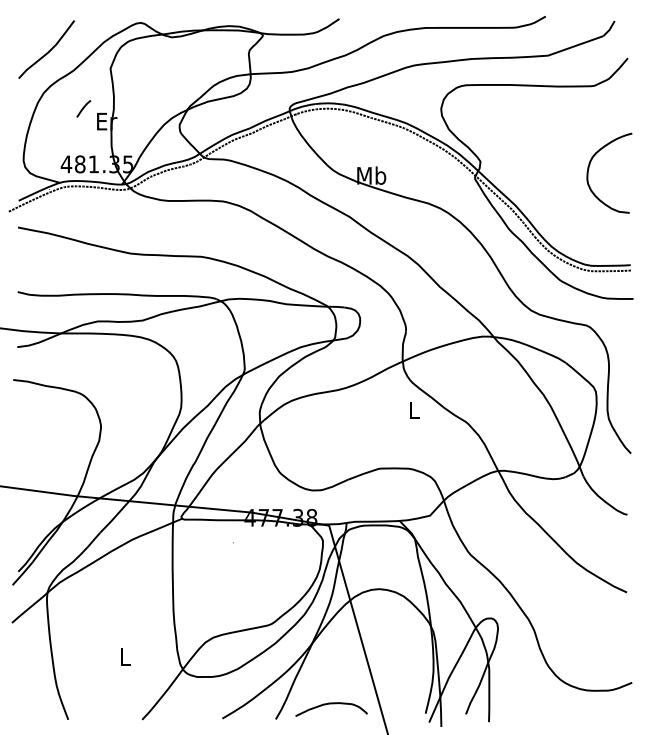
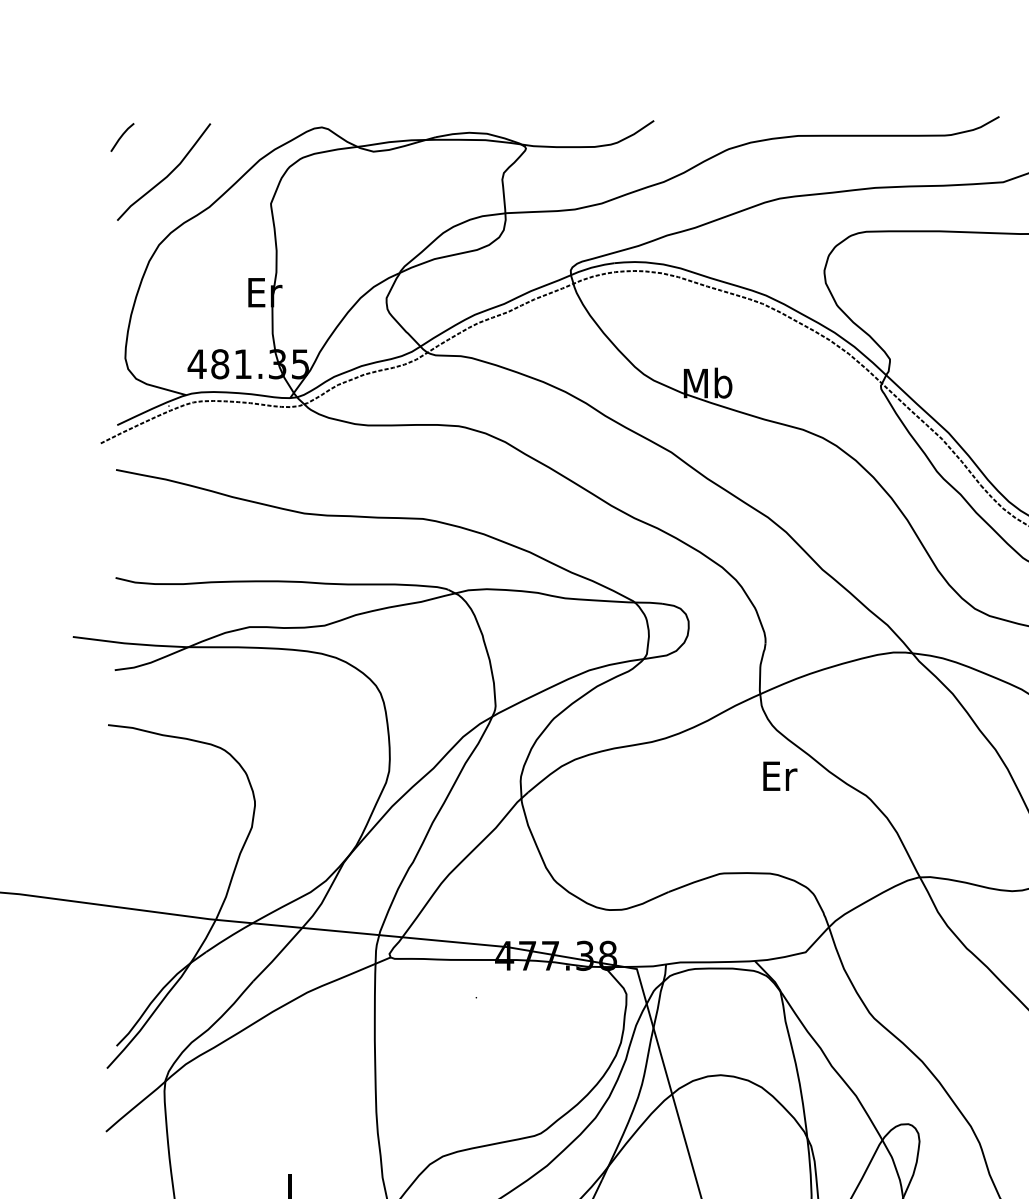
line: (83, 108) -> (121, 136), moved
text: (414, 410) -> (779, 776), L -> Er

